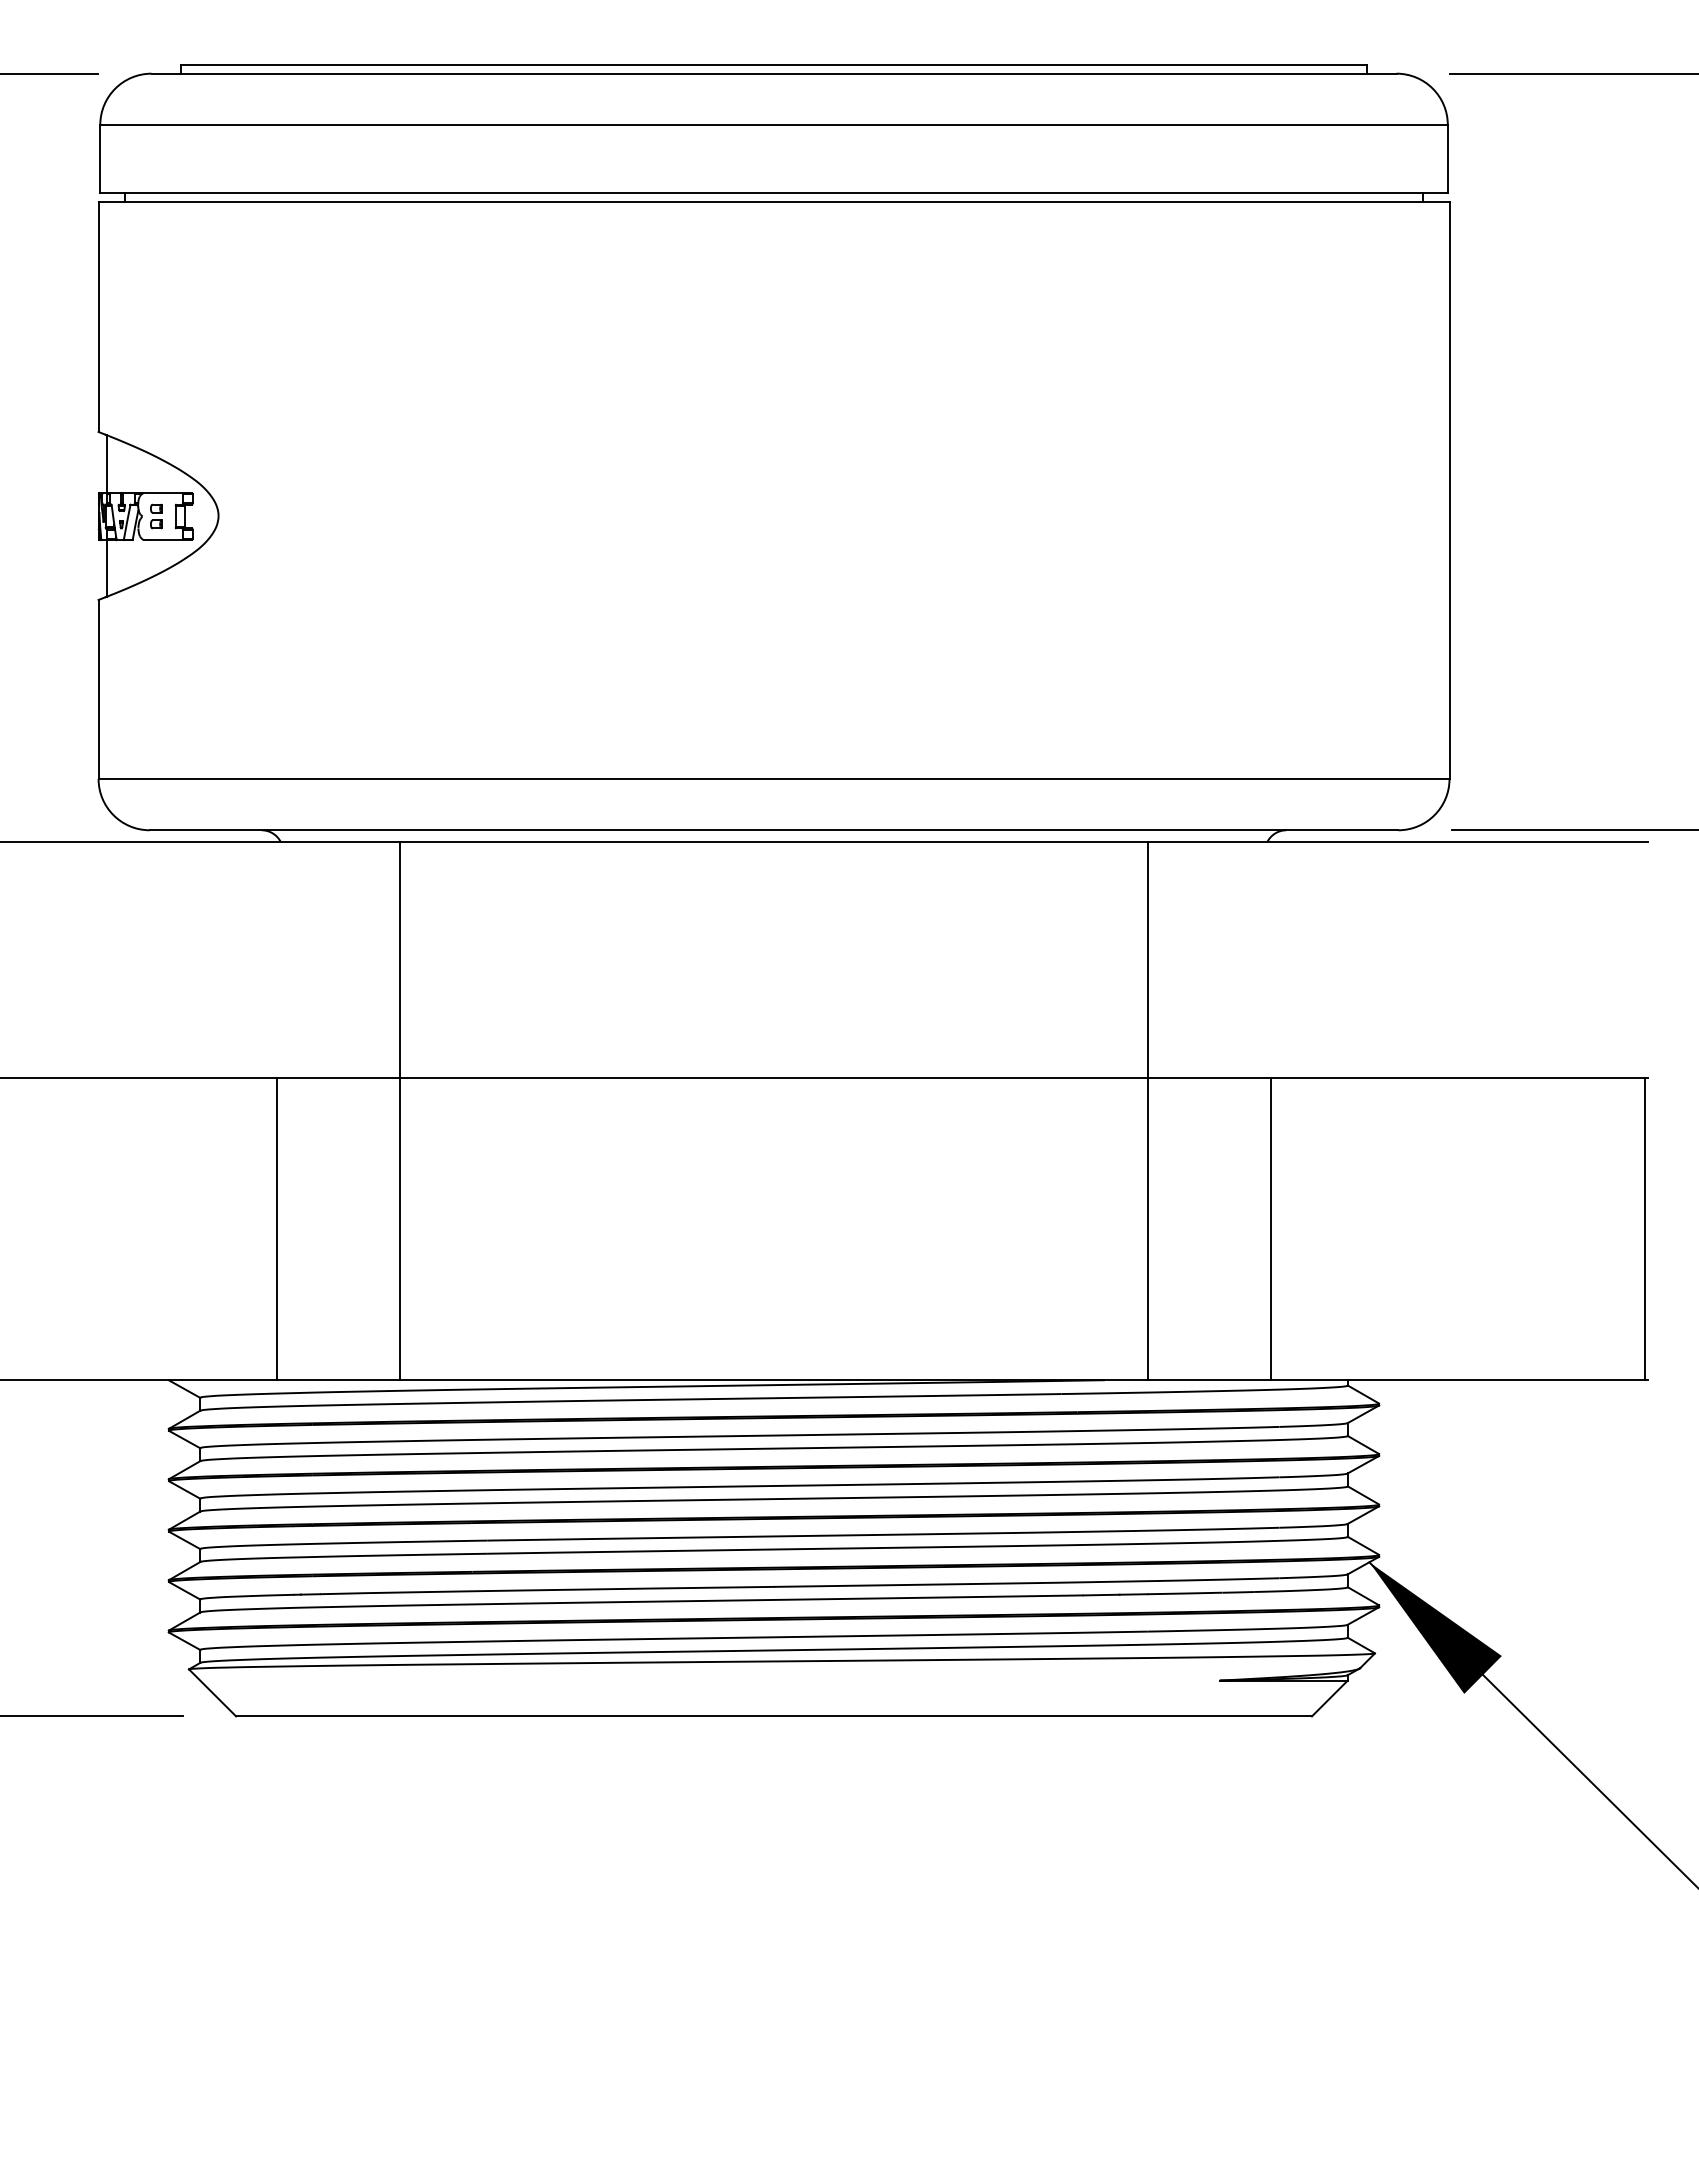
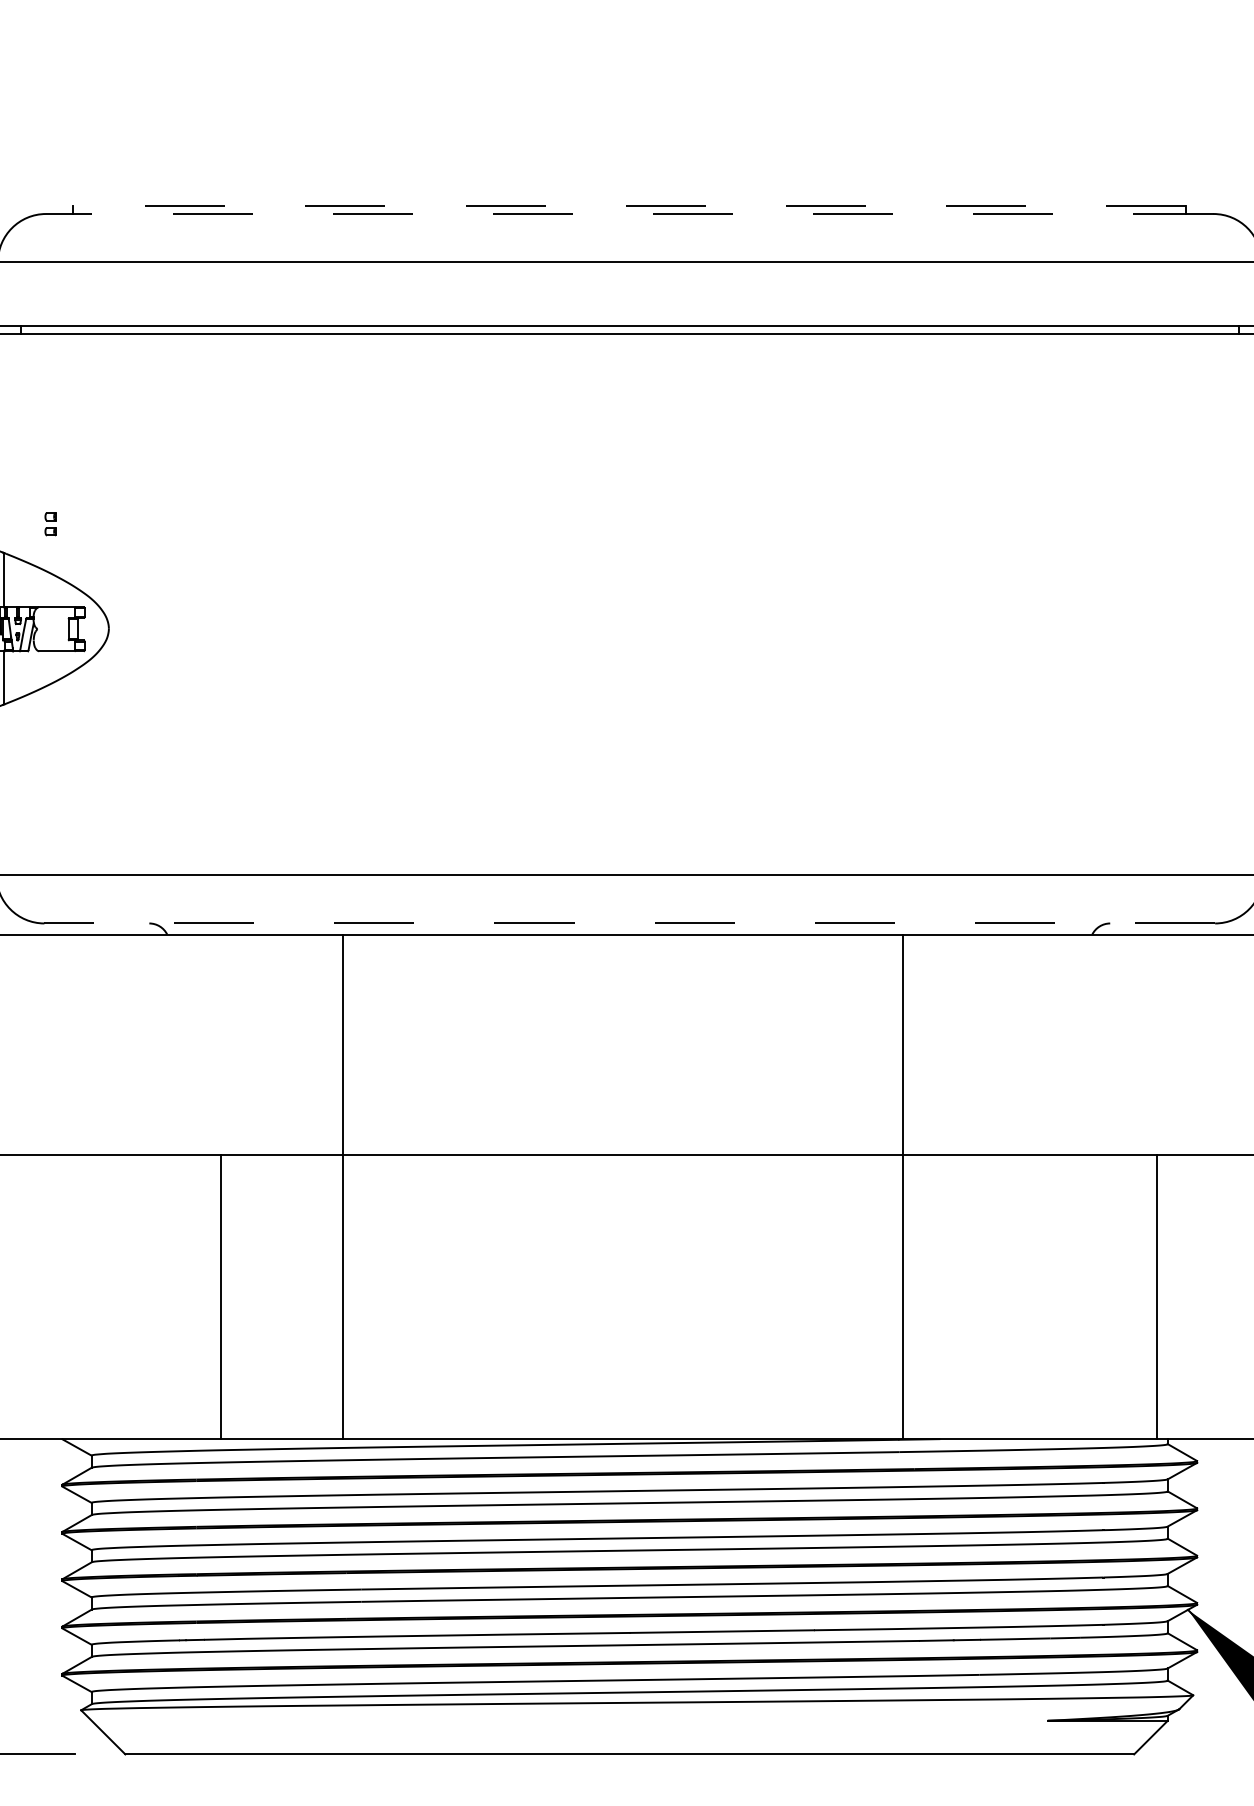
line: (773, 65) -> (629, 206), solid -> dashed
line: (774, 73) -> (630, 213), solid -> dashed
part: (156, 516) -> (50, 524), moved
line: (773, 830) -> (629, 923), solid -> dashed
line: (400, 1111) -> (343, 1187), moved
line: (1148, 1111) -> (903, 1187), moved
line: (276, 1228) -> (220, 1296), moved
line: (1271, 1228) -> (1157, 1296), moved

